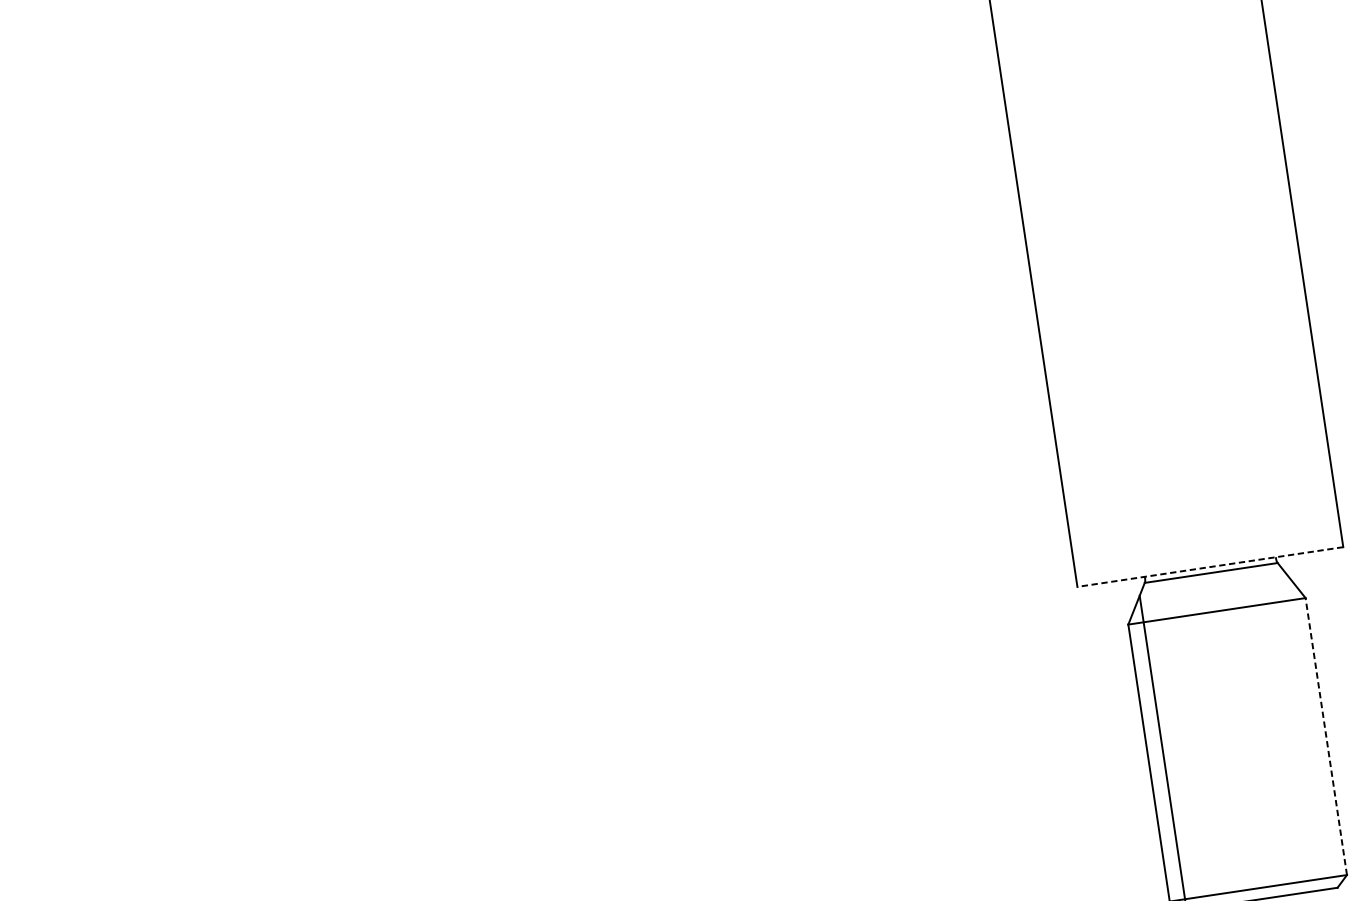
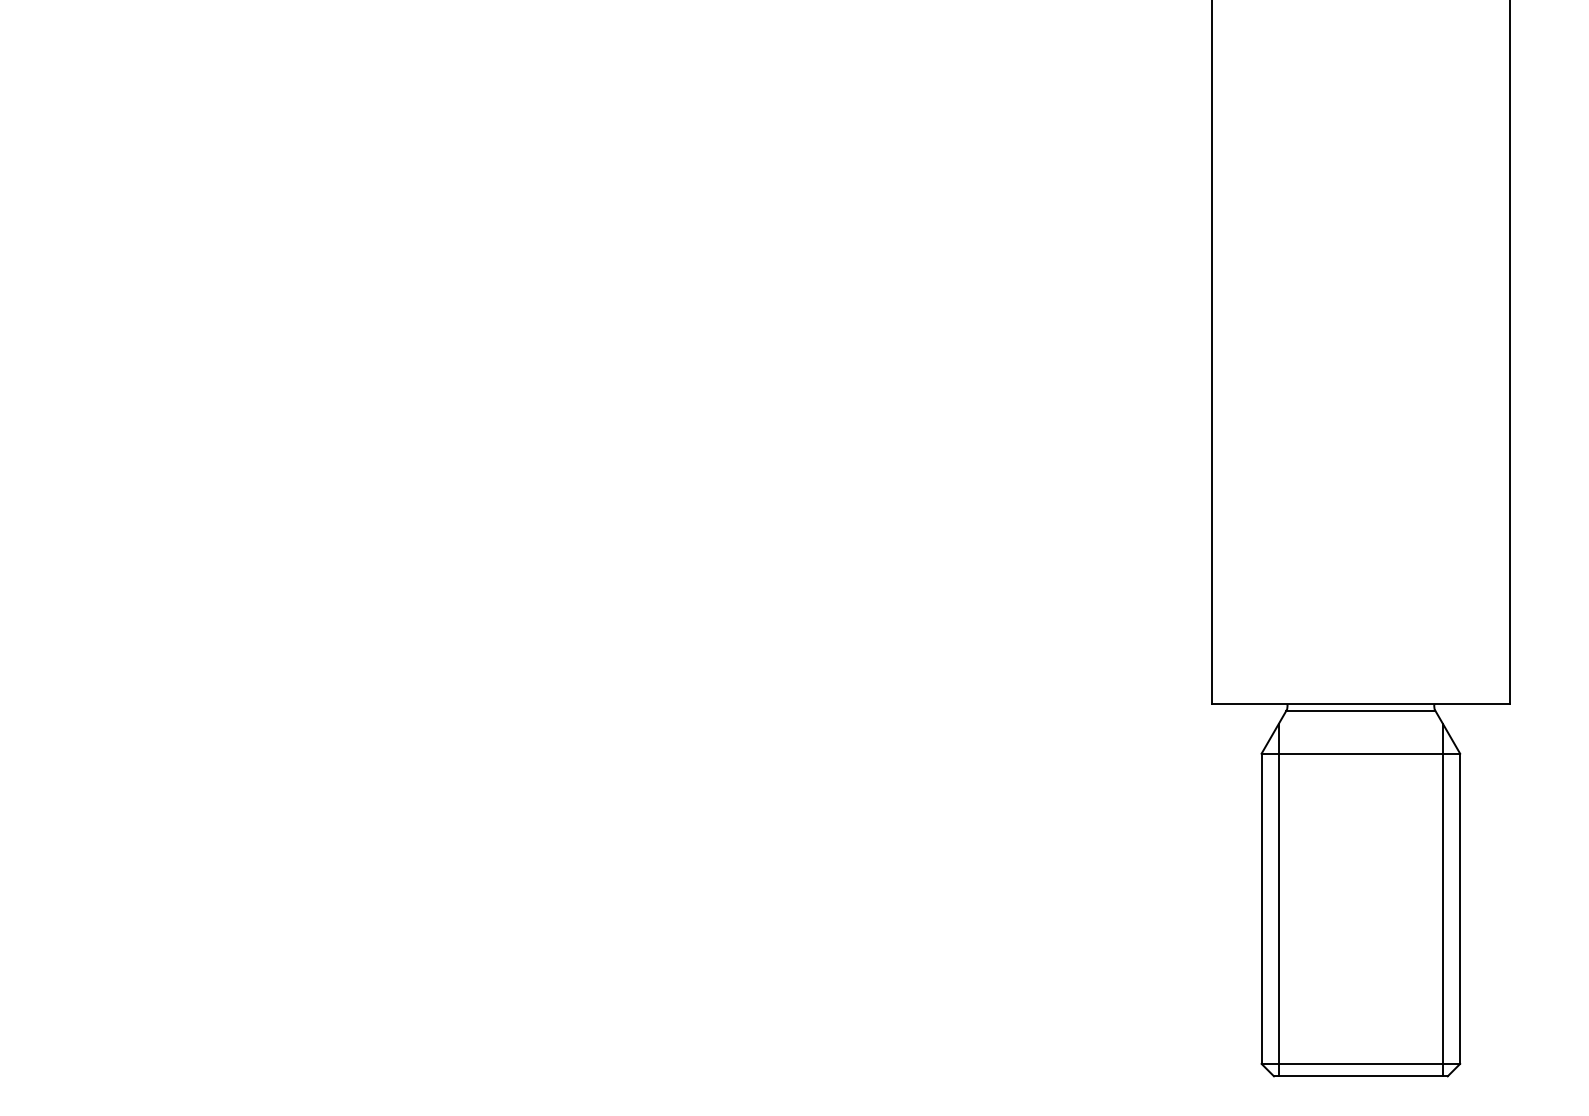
line: (1210, 567) -> (1360, 704), dashed -> solid
line: (1310, 731) -> (1443, 900), added
line: (1326, 736) -> (1460, 908), dashed -> solid

